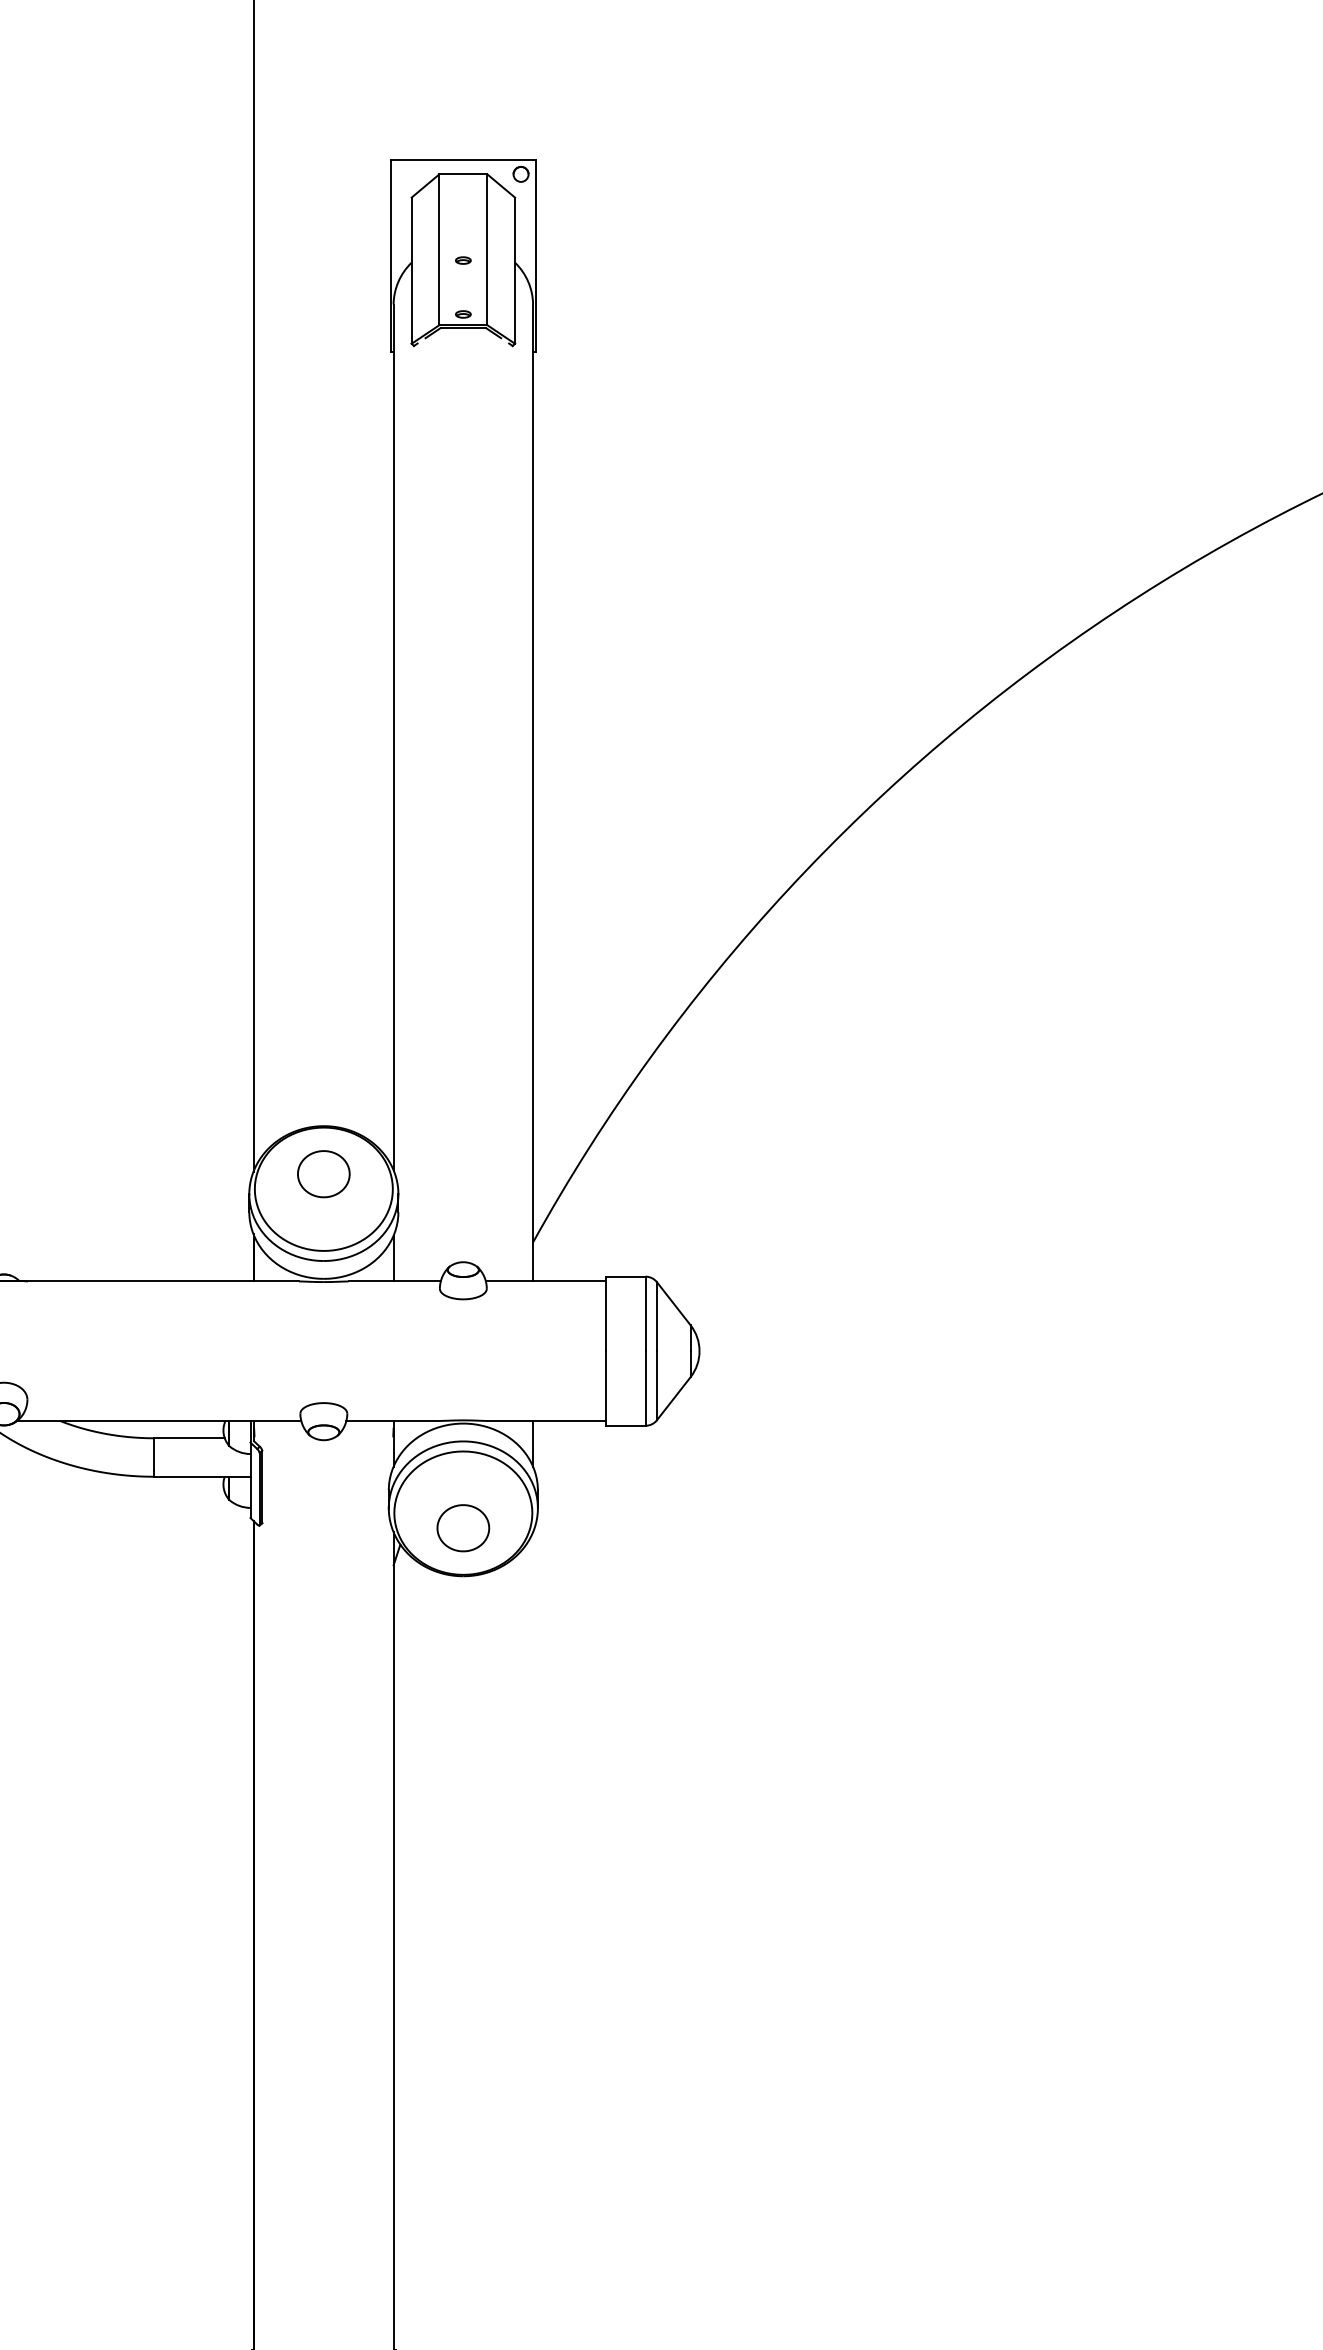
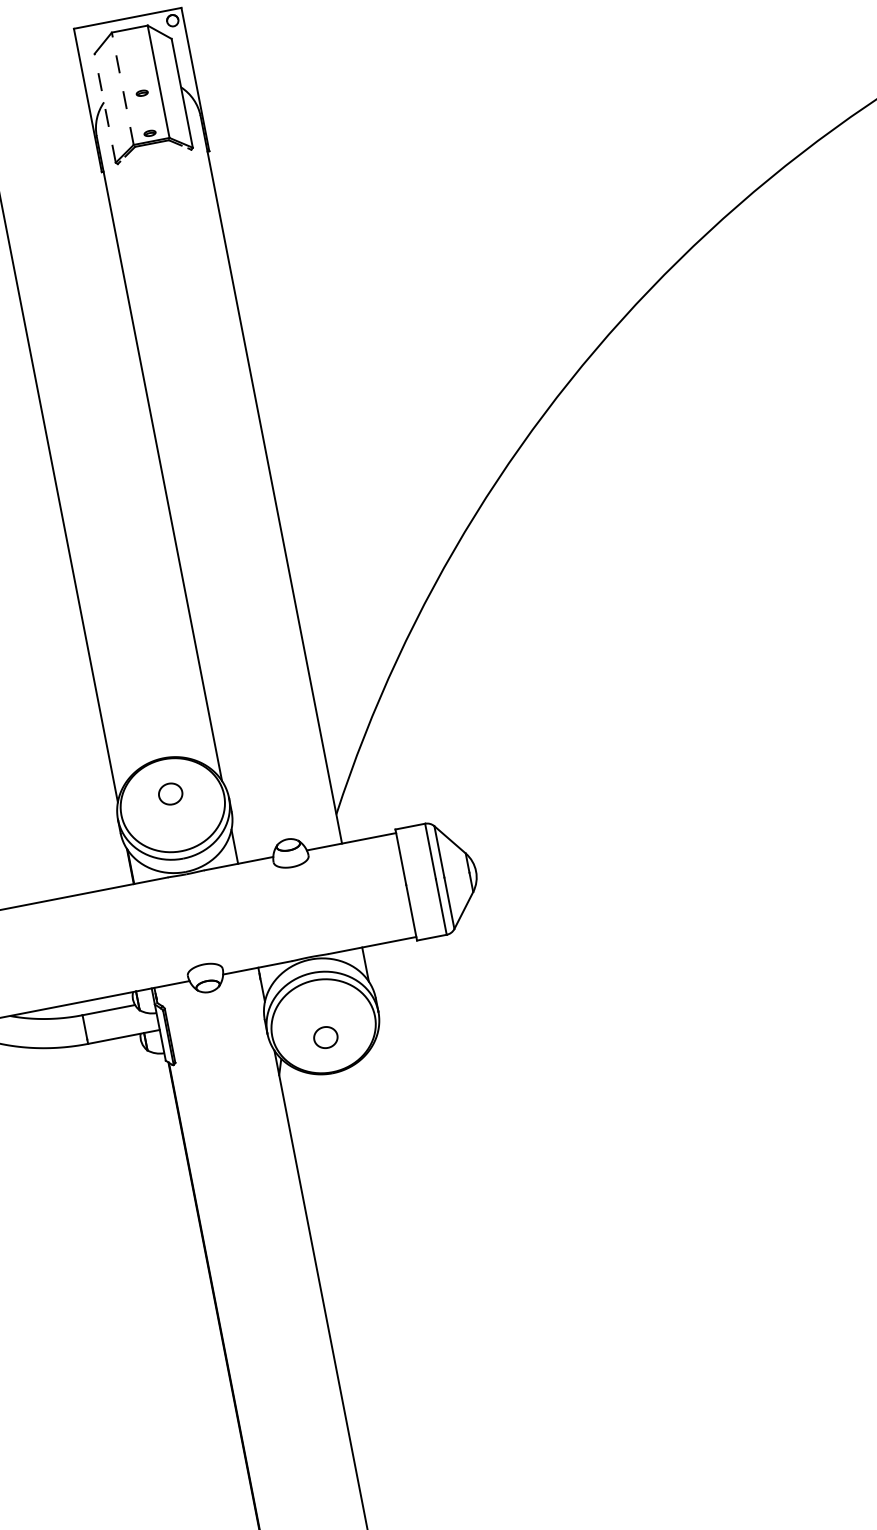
line: (439, 249) -> (122, 88), solid -> dashed
line: (411, 270) -> (105, 108), solid -> dashed
part: (323, 1174) -> (170, 794), size x0.6
part: (463, 1528) -> (325, 1037), size x0.6

